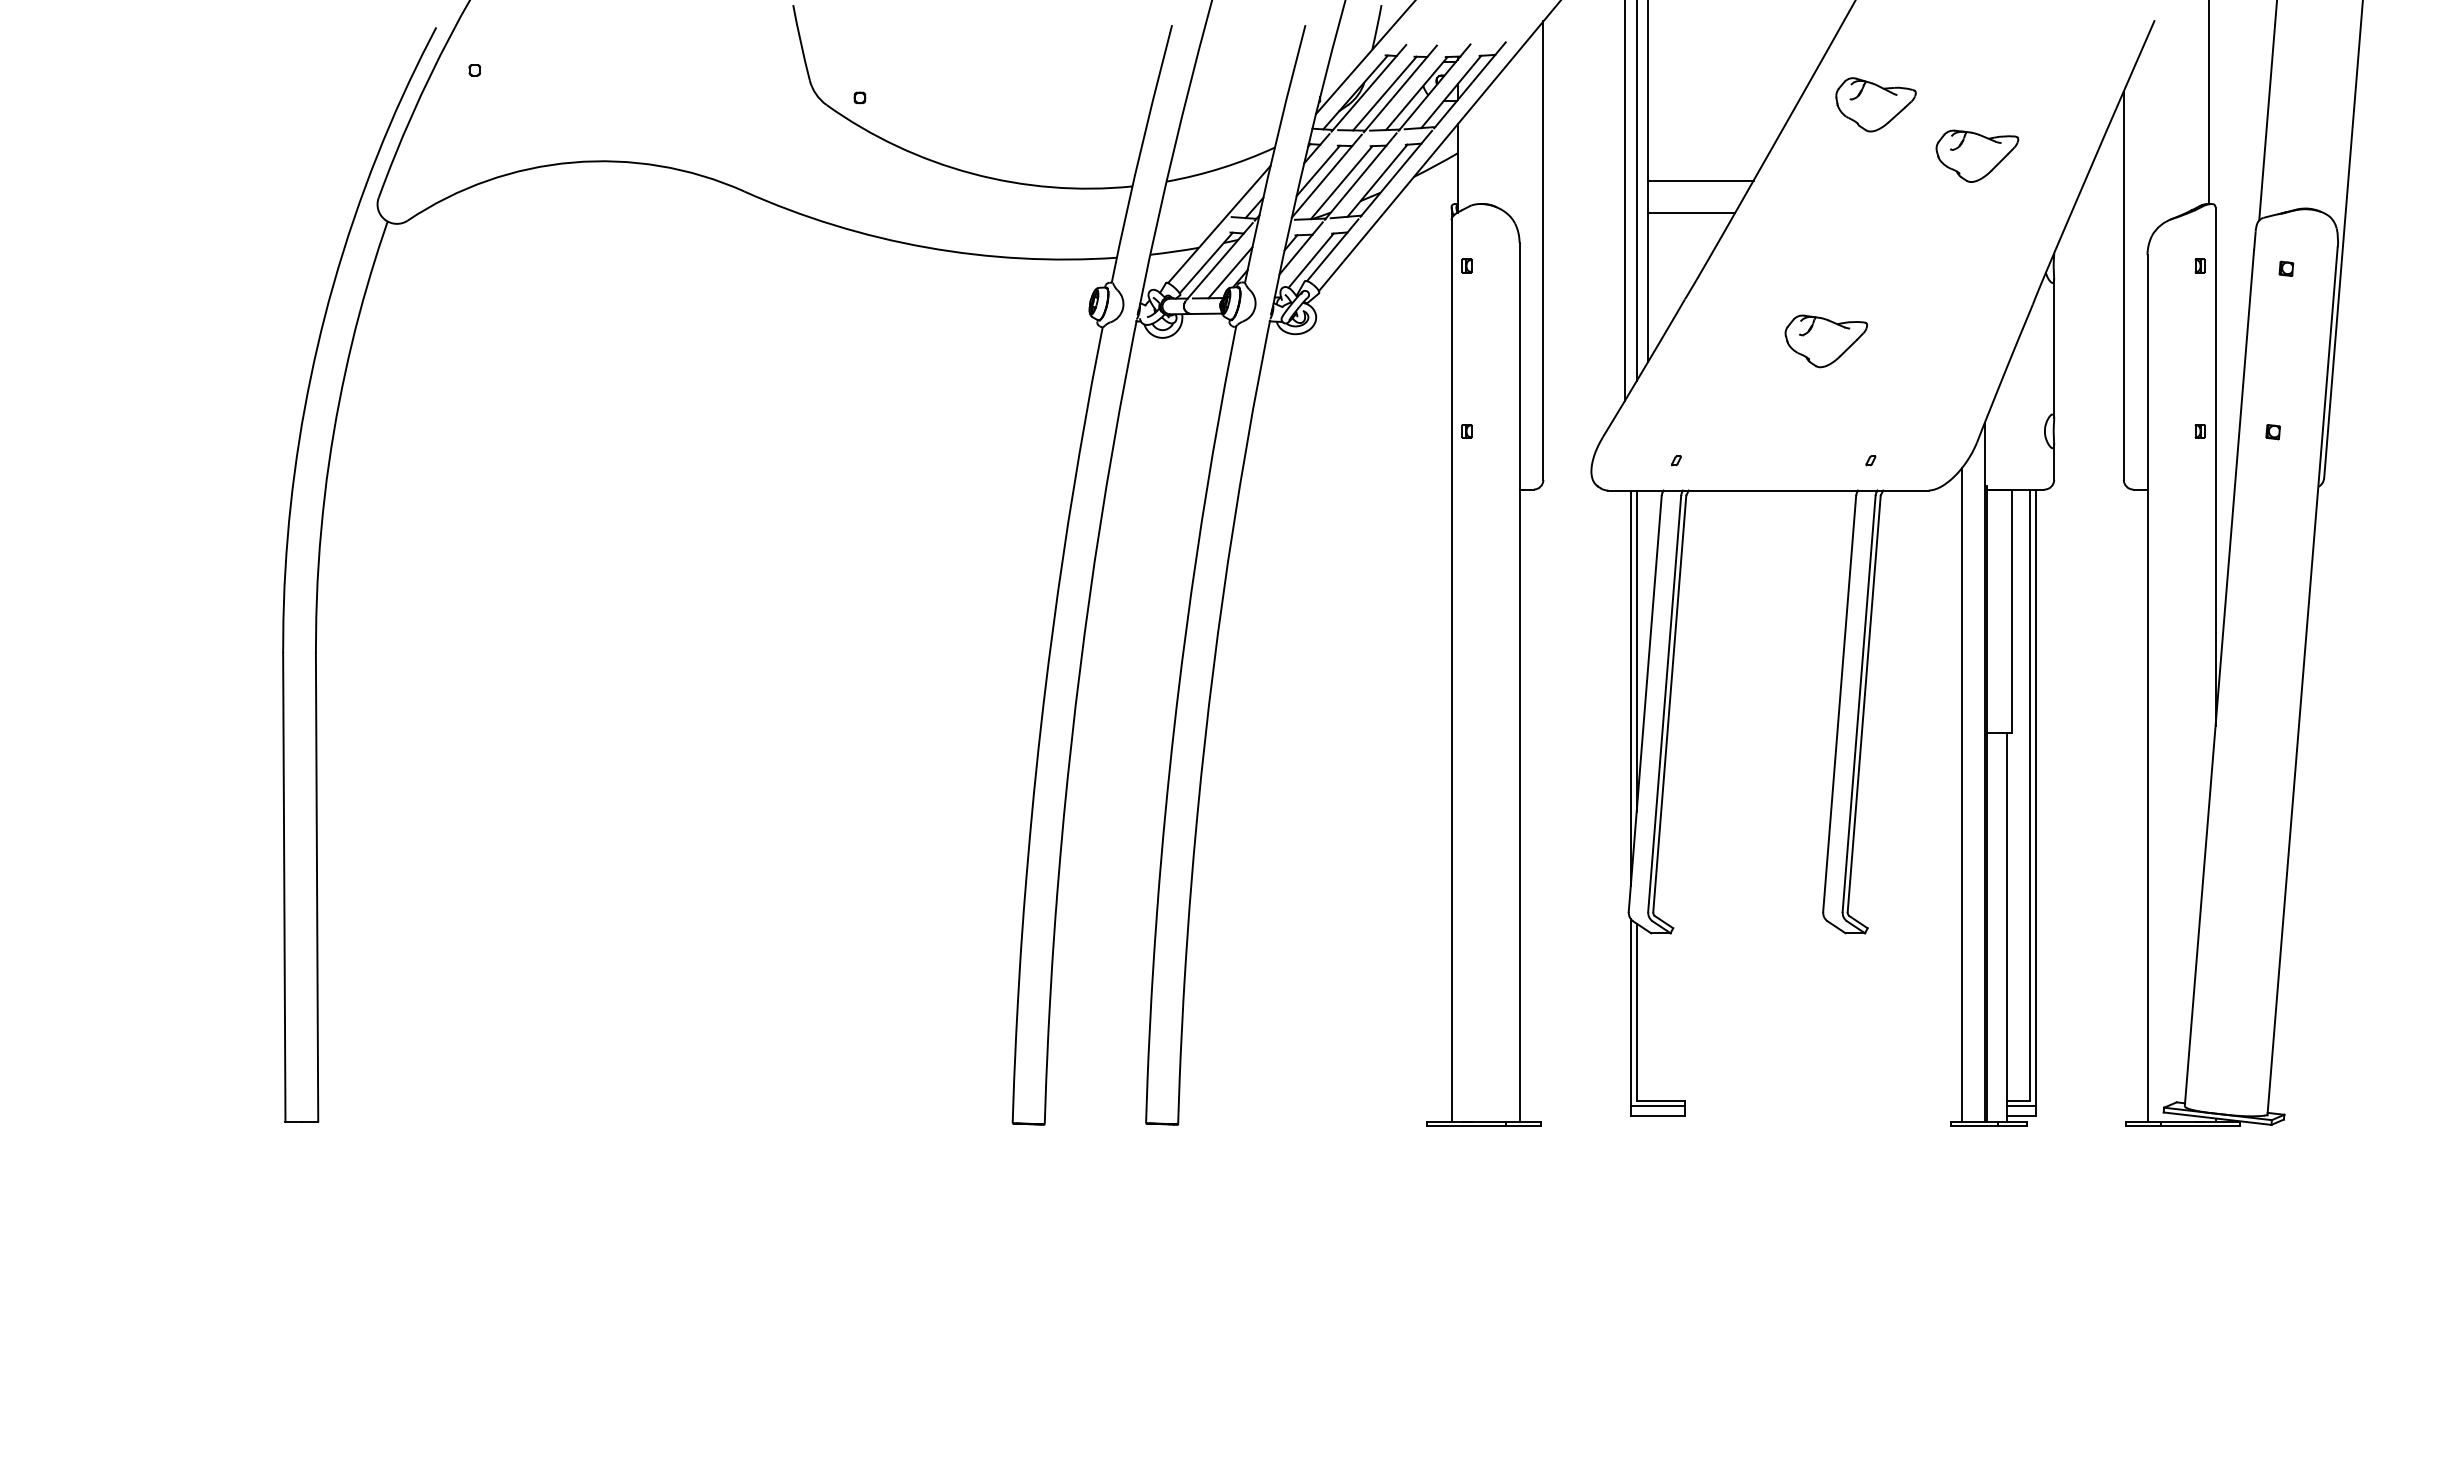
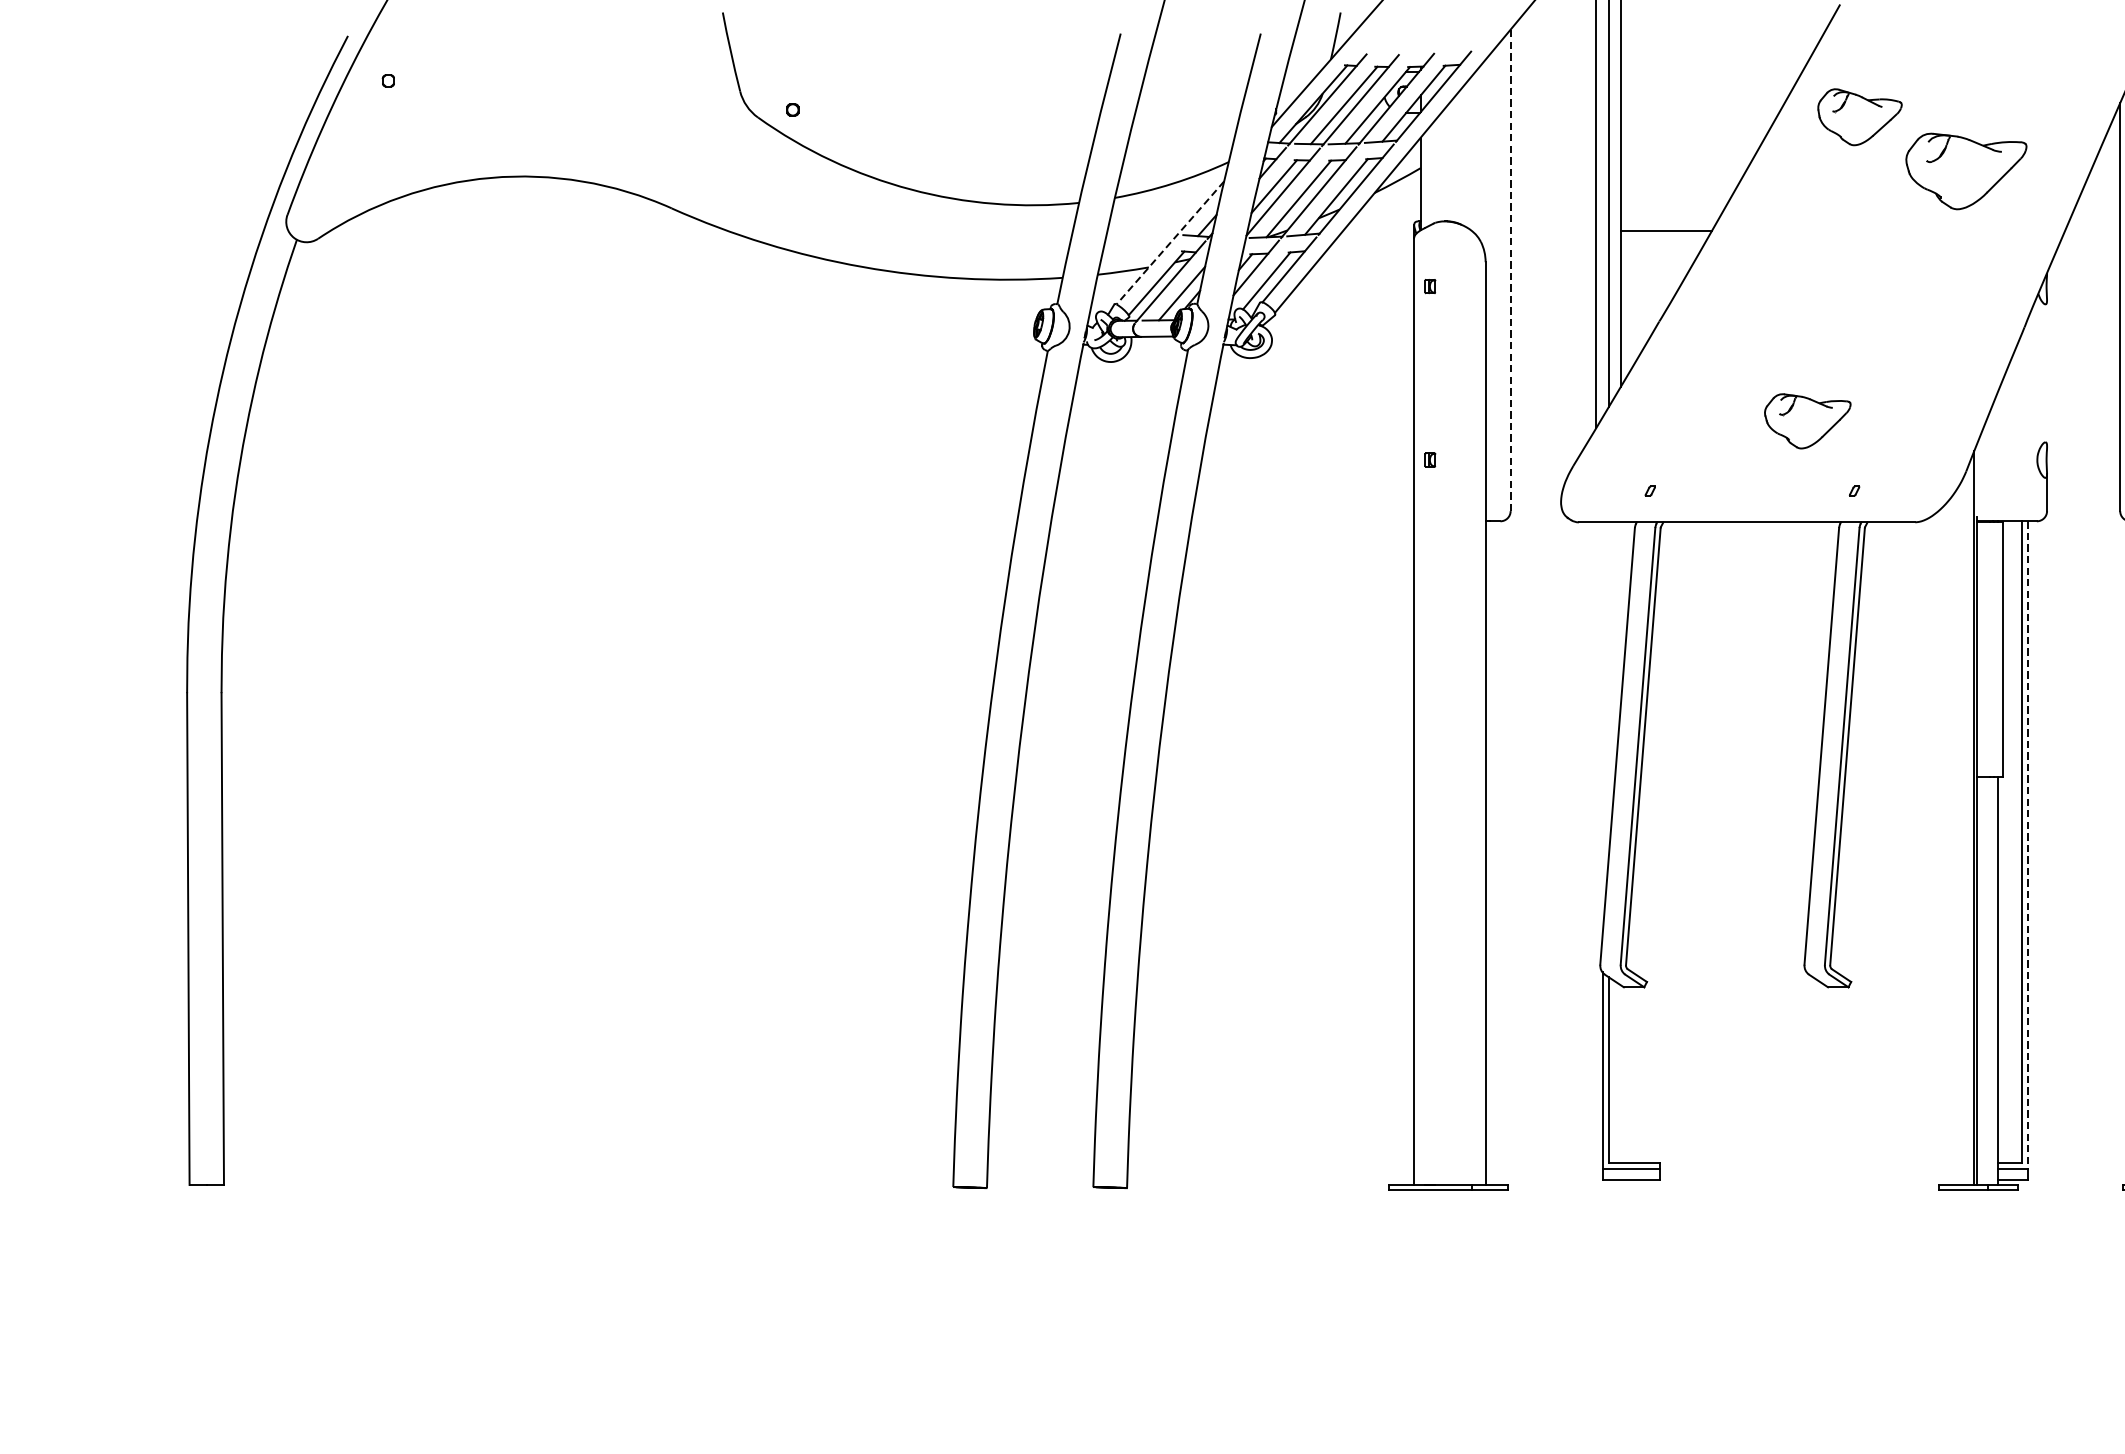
part: (1977, 155) -> (1966, 170), size x1.4
line: (1700, 180) -> (1675, 196), removed
line: (1219, 224) -> (1170, 242), solid -> dashed
line: (1543, 250) -> (1510, 270), solid -> dashed
part: (1825, 341) -> (1806, 421), moved
line: (2054, 348) -> (2047, 373), removed
line: (1636, 651) -> (1608, 691), removed
line: (1630, 687) -> (1602, 729), removed
line: (1962, 794) -> (1950, 841), removed
line: (2036, 798) -> (2028, 845), solid -> dashed

